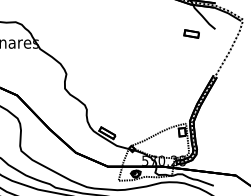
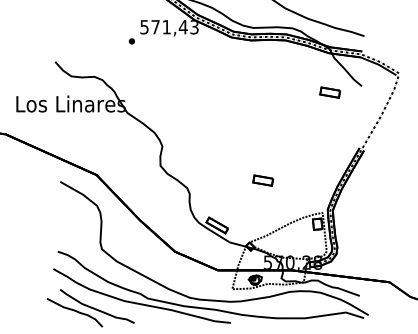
part: (141, 99) -> (262, 180), added

